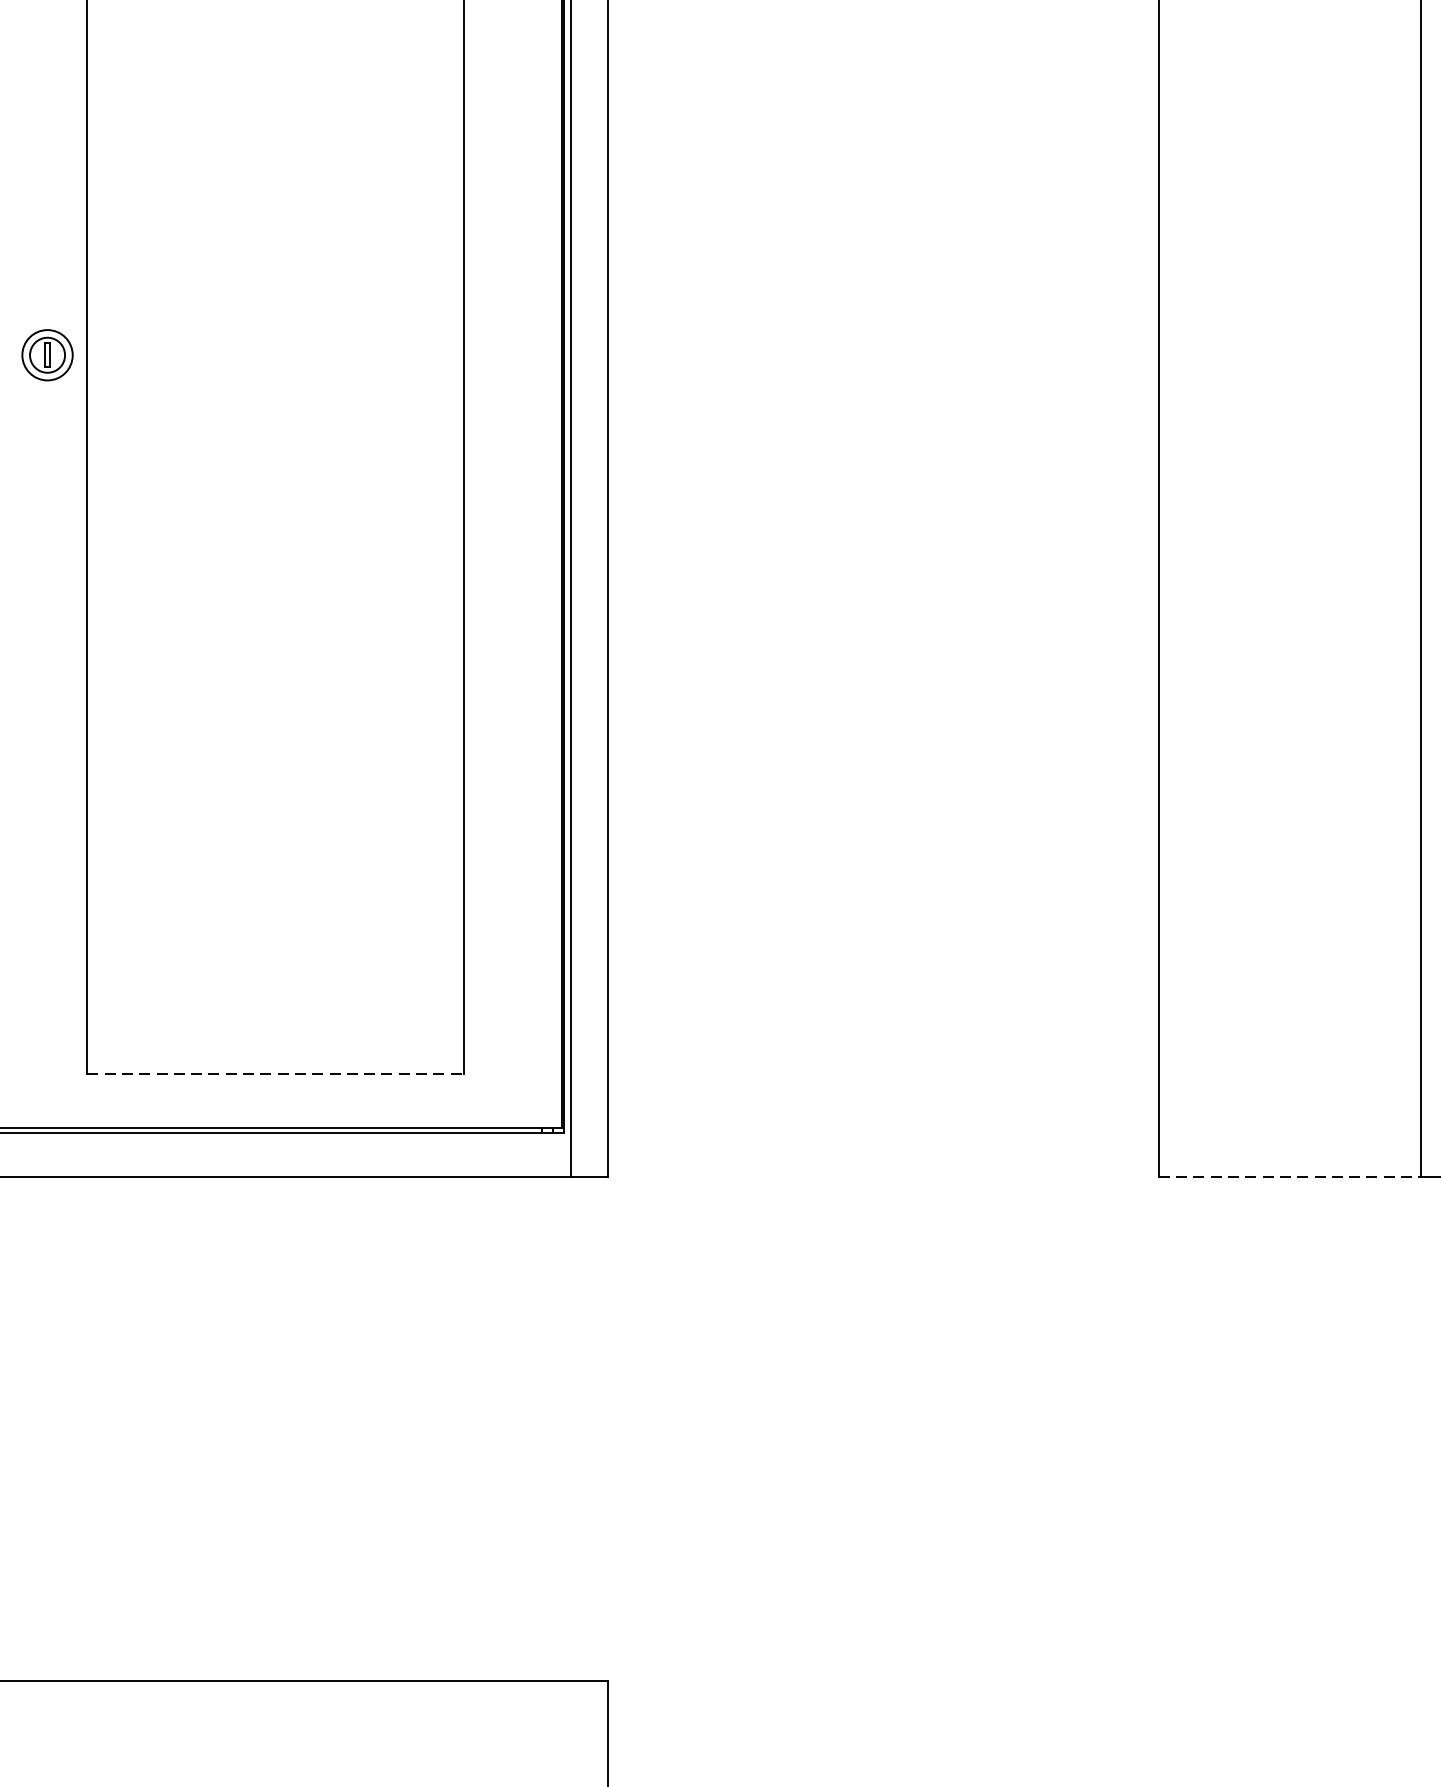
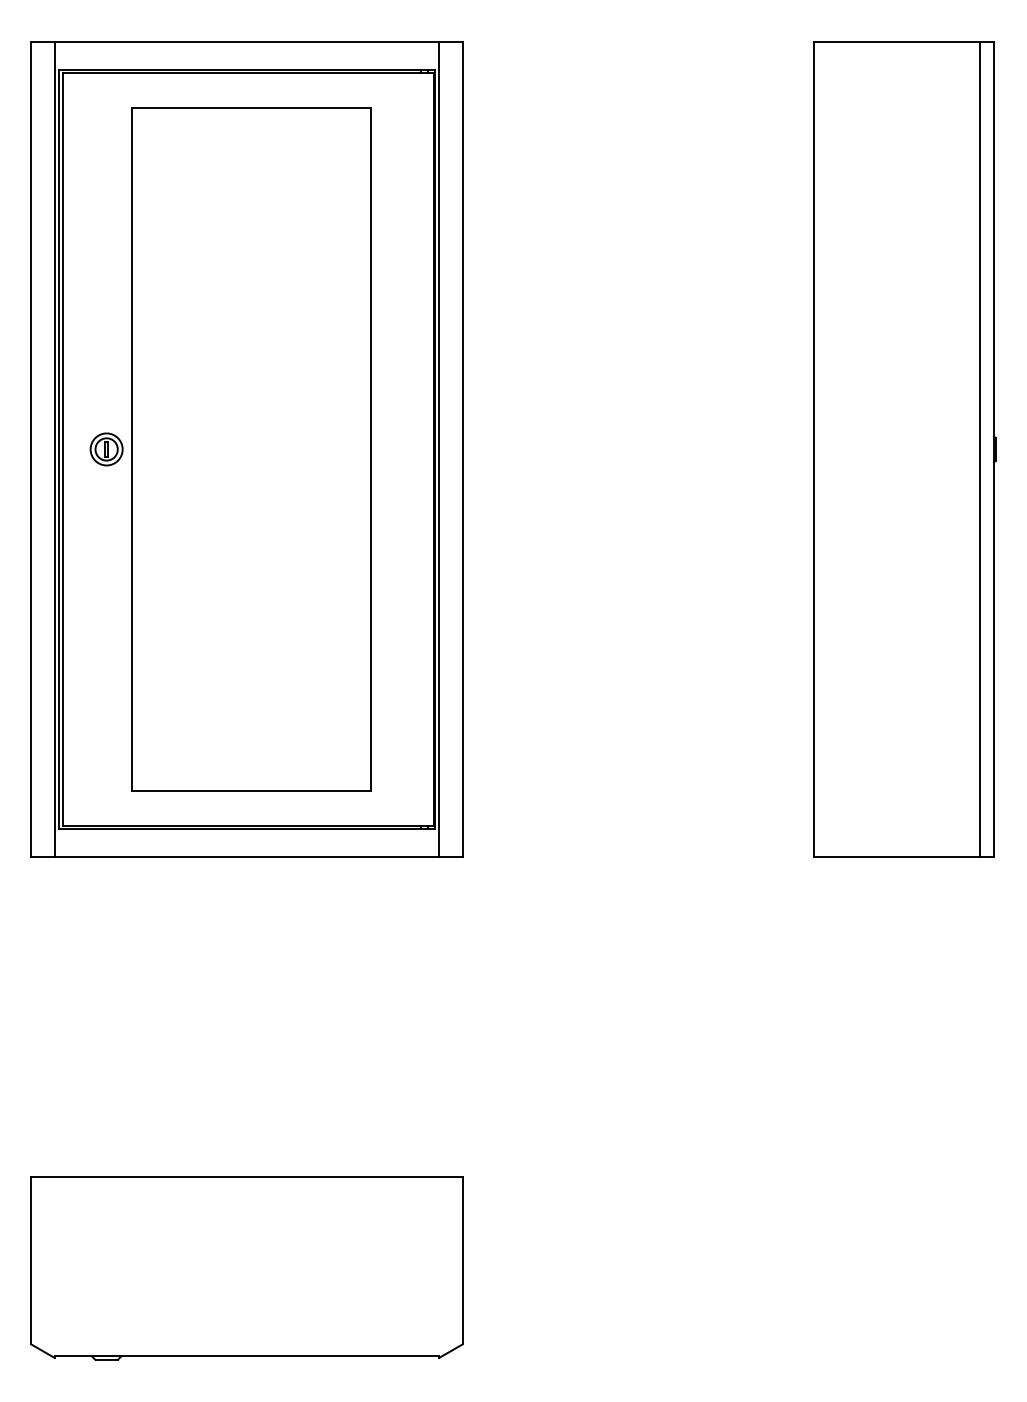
part: (47, 355) -> (106, 449), moved
line: (275, 1073) -> (251, 791), dashed -> solid
line: (1290, 1176) -> (897, 856), dashed -> solid

